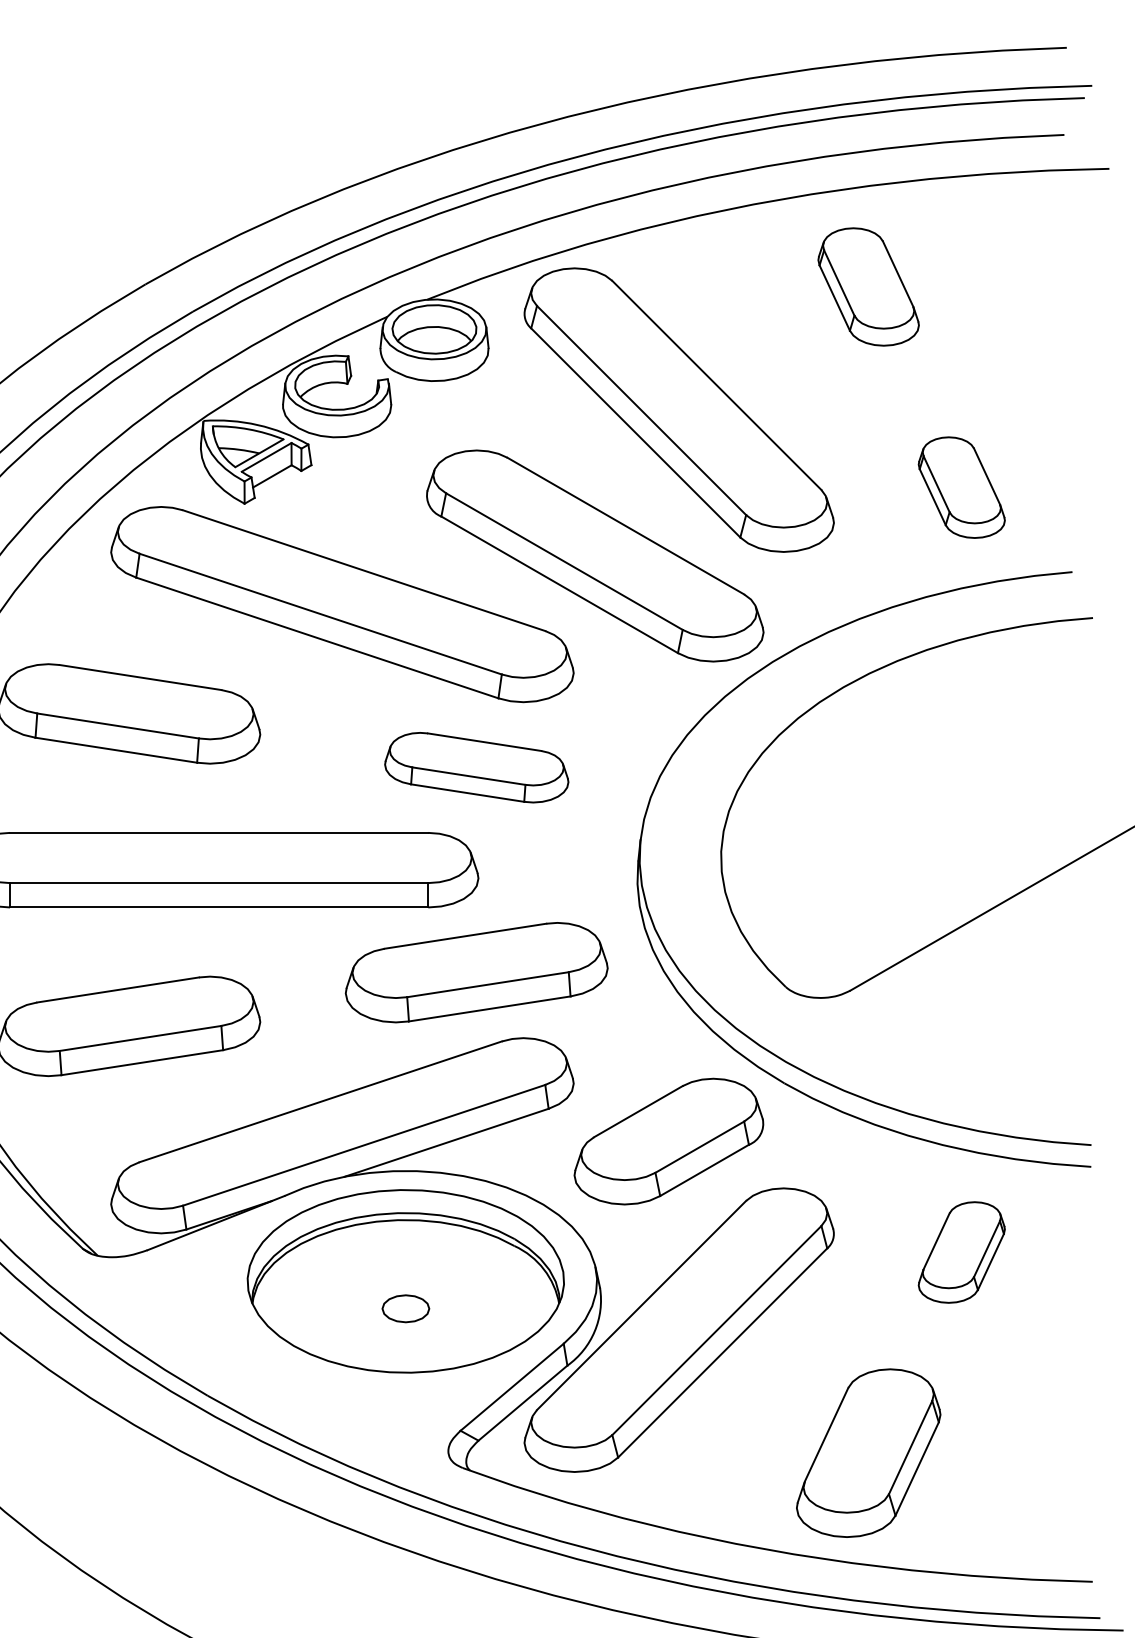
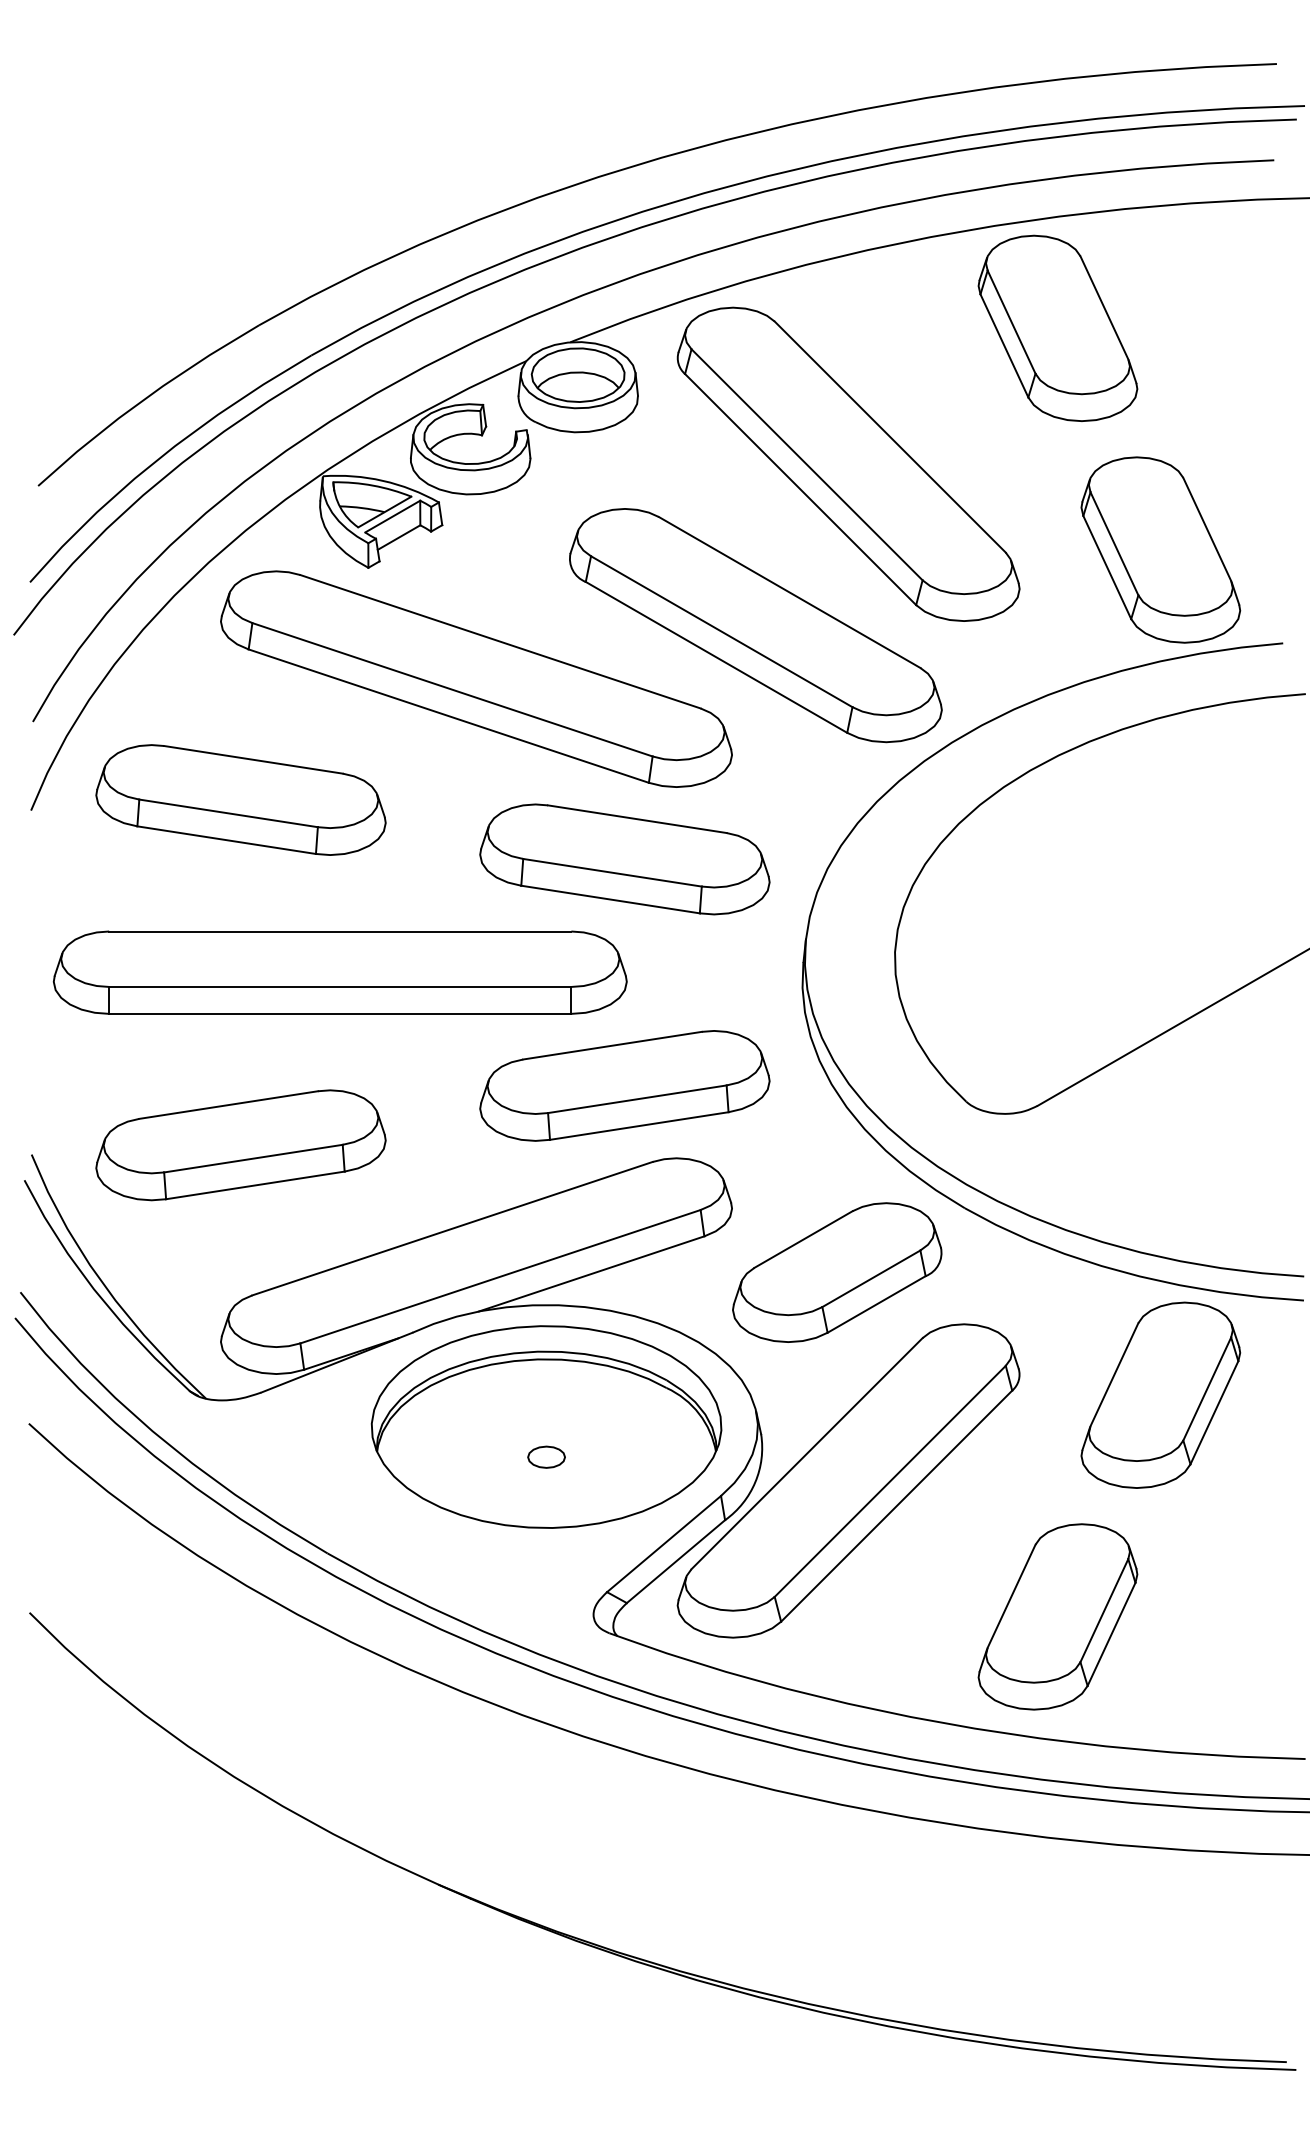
part: (868, 286) -> (1057, 327), size x1.43
part: (961, 487) -> (1160, 549), size x1.67
part: (476, 767) -> (624, 859), size x1.43
part: (961, 1251) -> (1160, 1394), size x1.67
part: (405, 1308) -> (546, 1456), size x0.71

